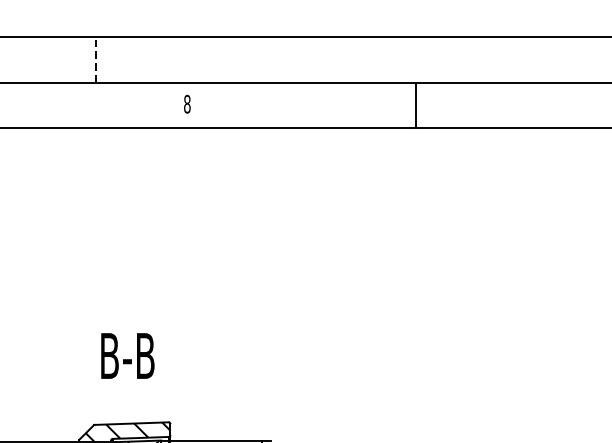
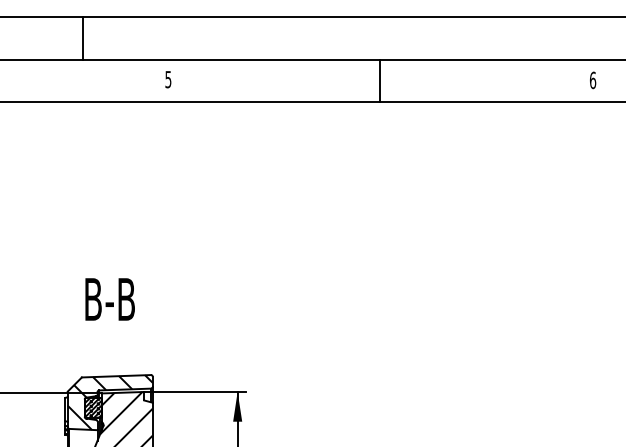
line: (95, 58) -> (83, 37), dashed -> solid
text: (187, 104) -> (168, 79), 8 -> 5
text: (127, 356) -> (109, 299), moved

